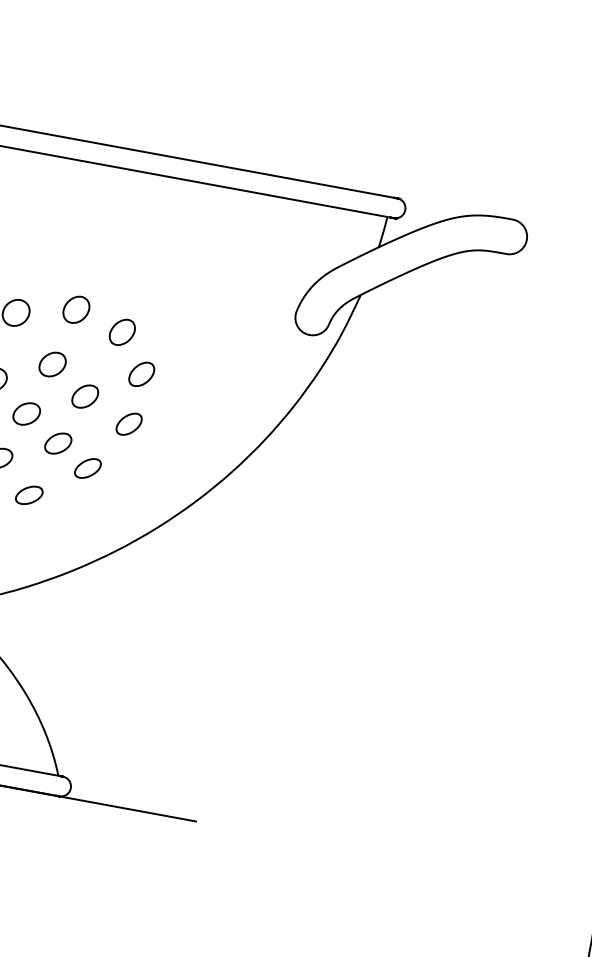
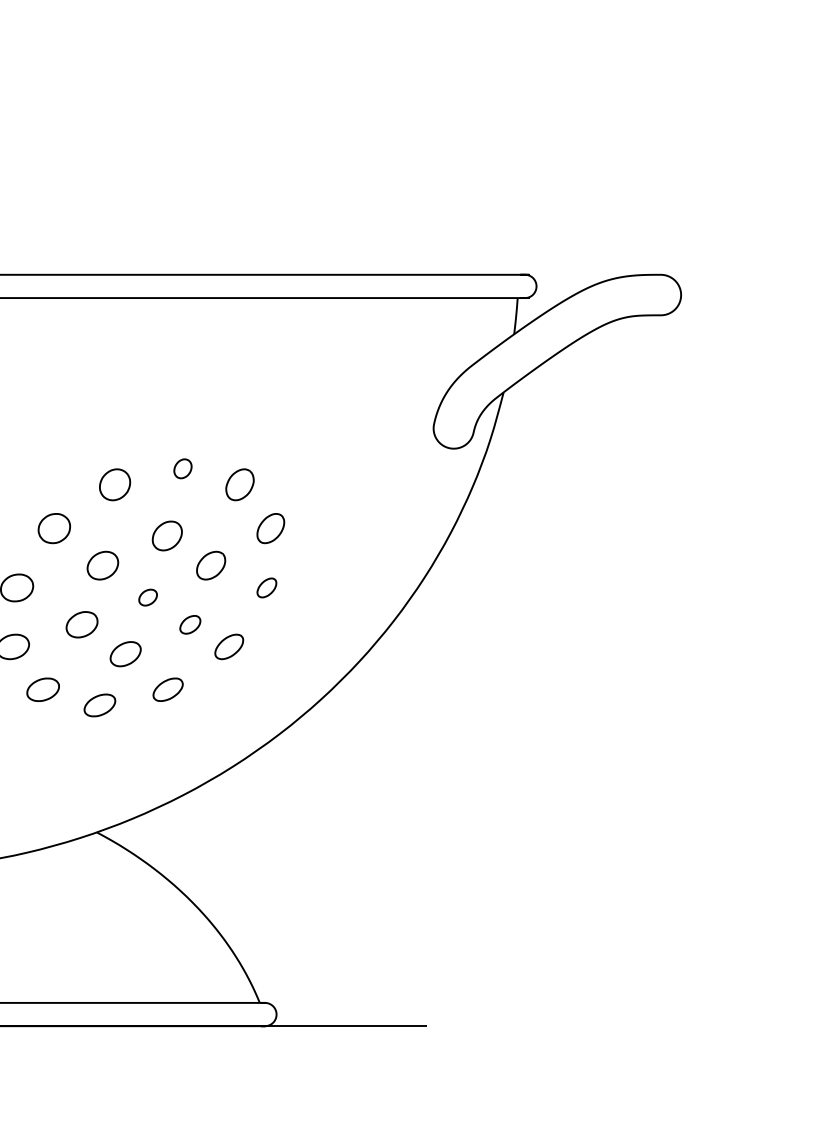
part: (76, 309) -> (182, 468), size x0.6
part: (26, 413) -> (147, 597), size x0.6
part: (128, 423) -> (266, 587), size x0.7
part: (58, 443) -> (190, 624), size x0.7

